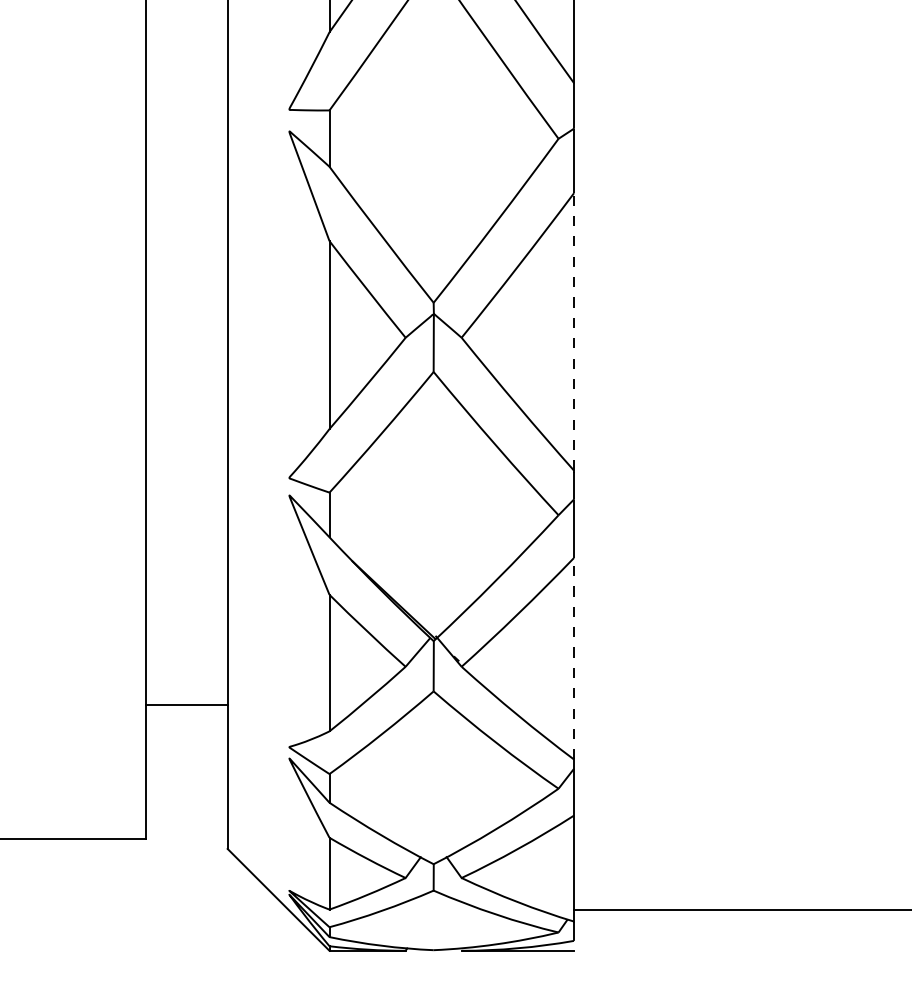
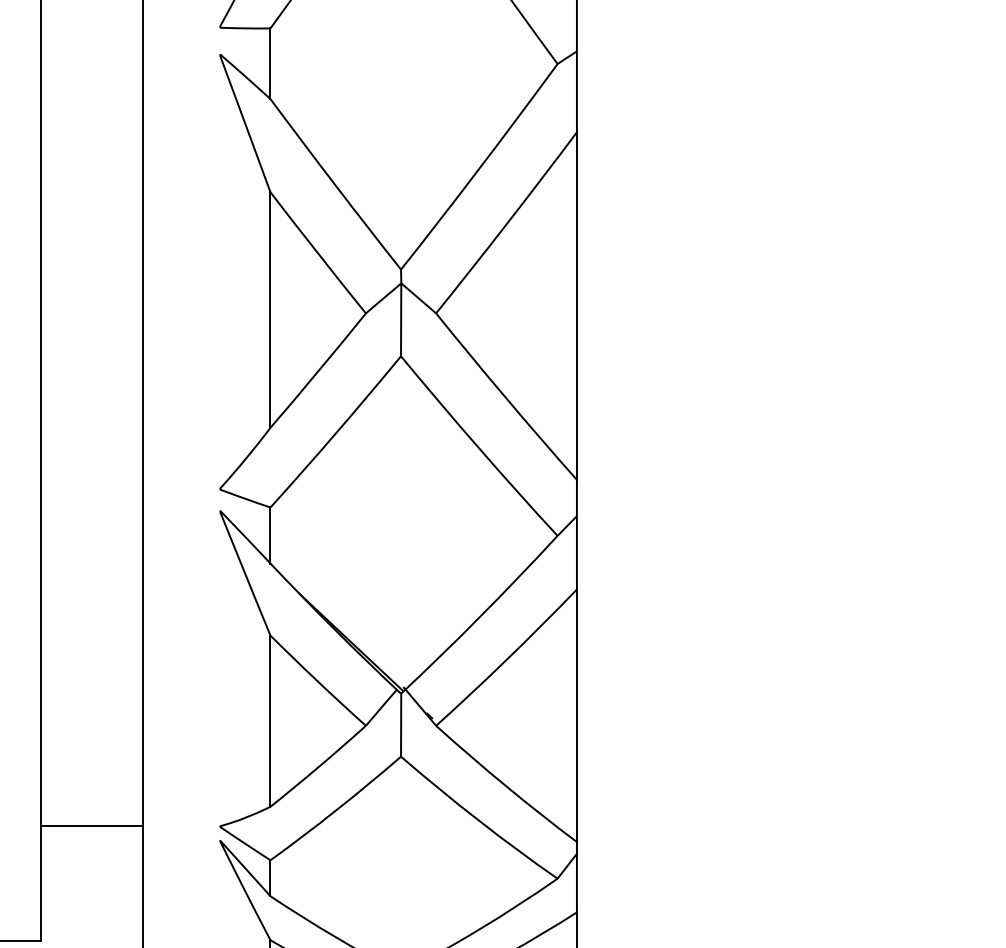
line: (573, 331) -> (576, 305), dashed -> solid
line: (573, 658) -> (576, 715), dashed -> solid
line: (186, 705) -> (91, 826), moved

